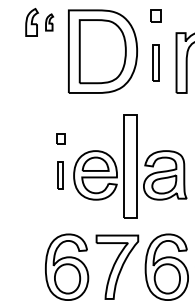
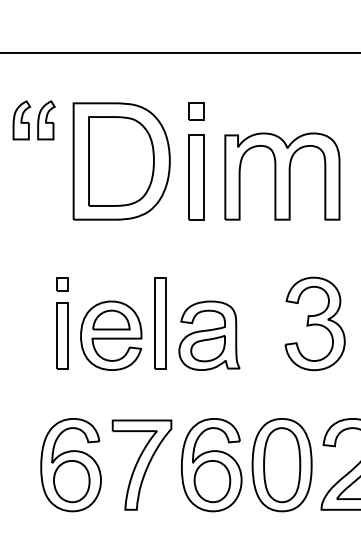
part: (49, 22) -> (46, 120), size x1.67
part: (156, 63) -> (196, 177), size x1.67
part: (130, 166) -> (160, 323), size x0.62
part: (60, 175) -> (62, 335), size x1.67

